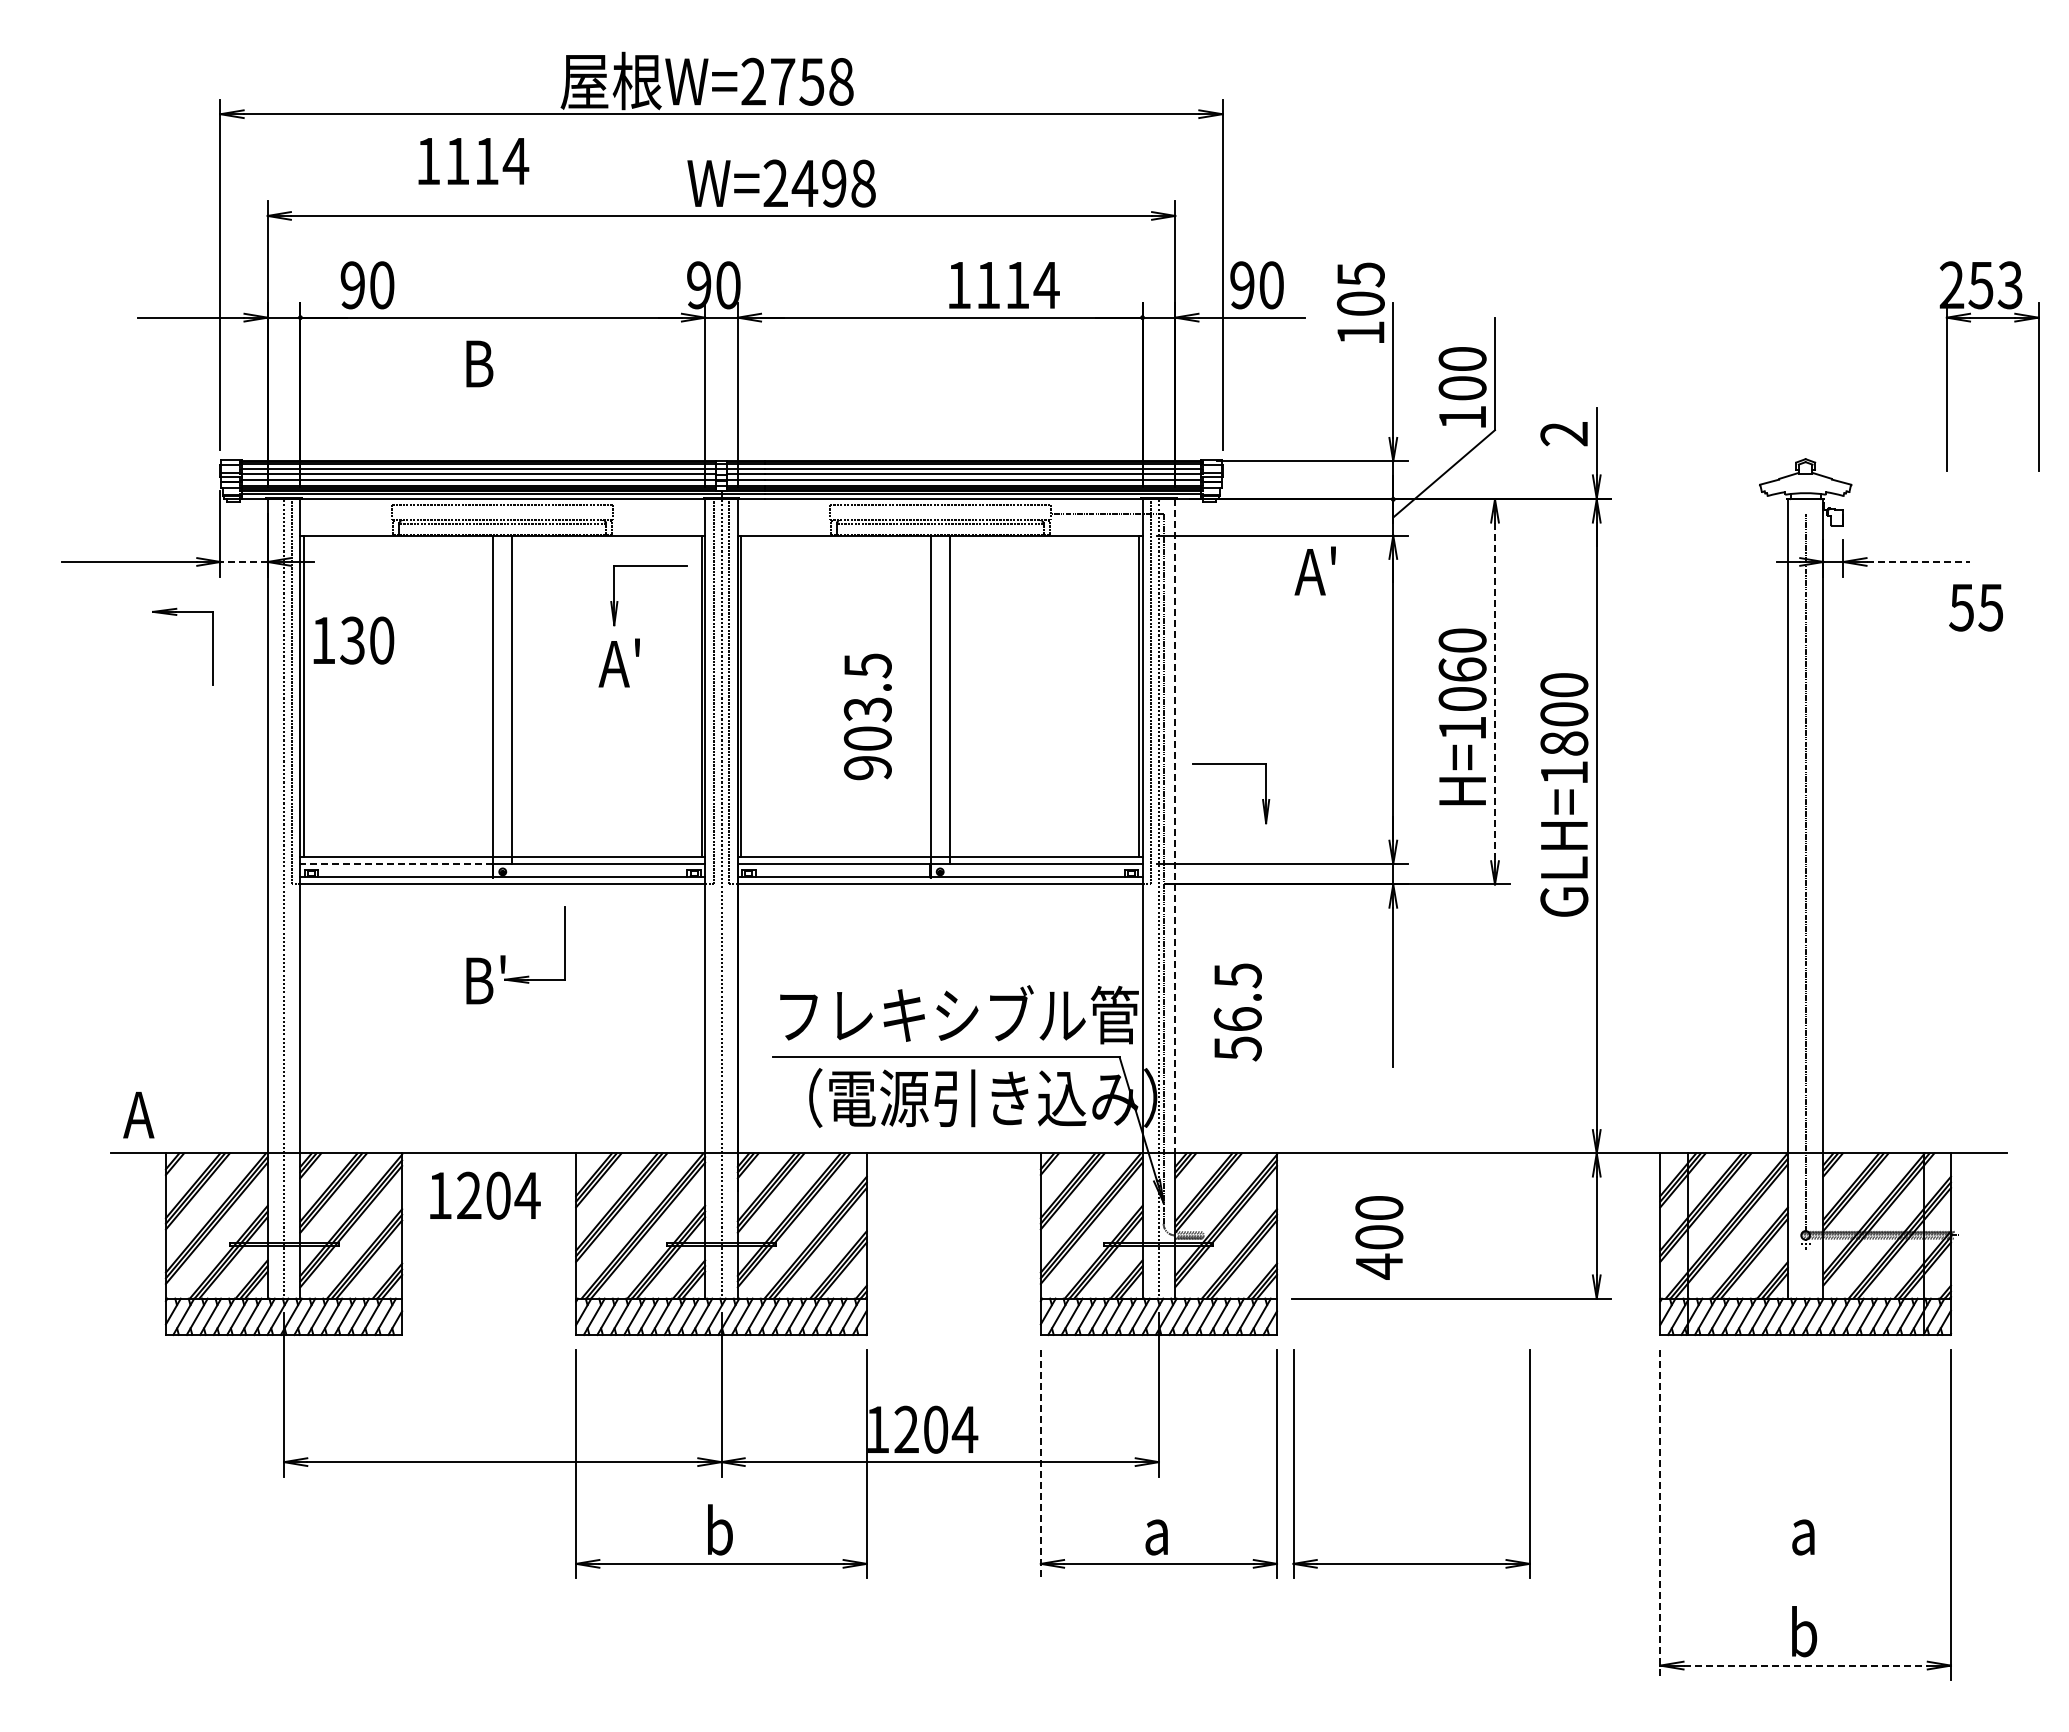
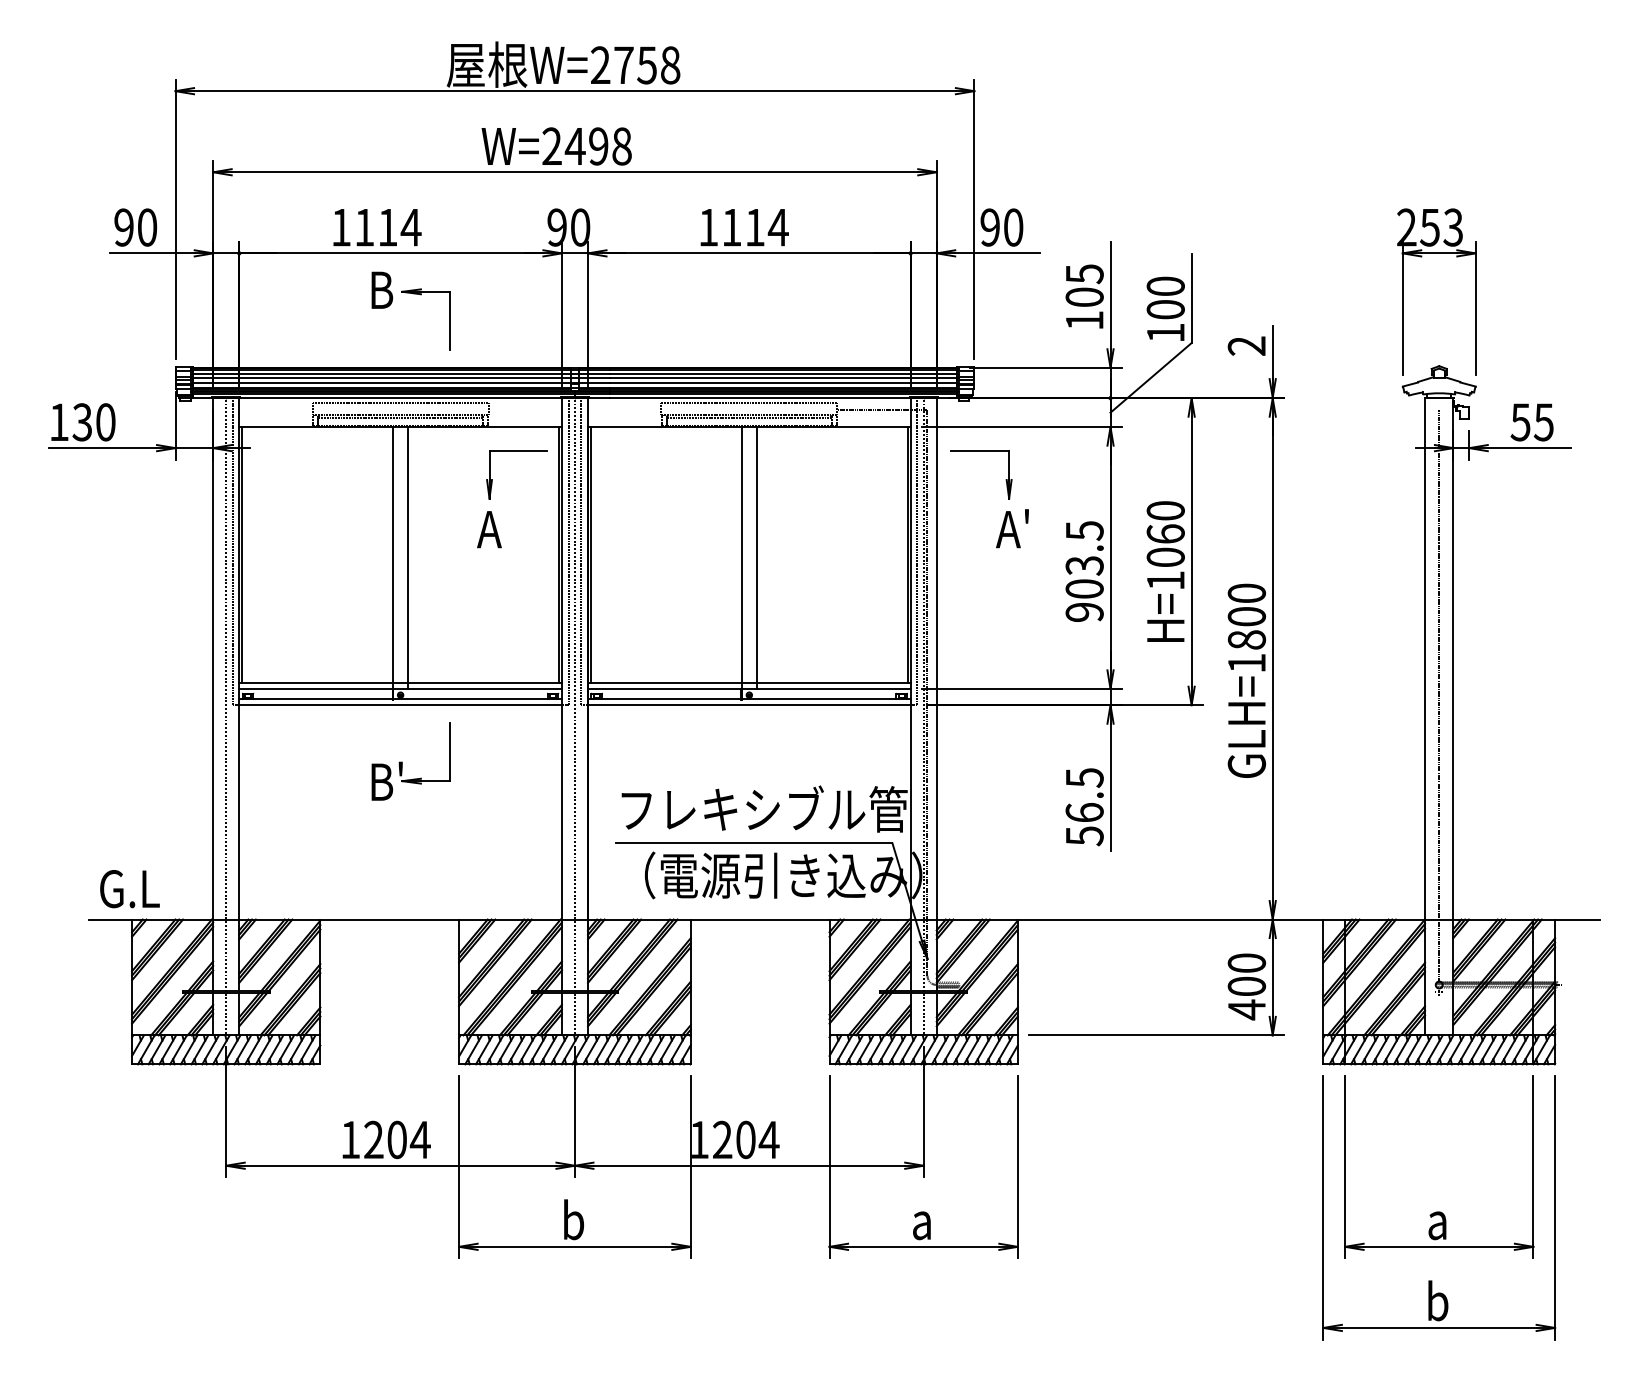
text: (473, 161) -> (377, 227), moved
text: (781, 183) -> (556, 146), moved
text: (367, 285) -> (135, 227), moved
text: (1004, 285) -> (744, 227), moved
text: (1360, 302) -> (1084, 296), moved
part: (1947, 366) -> (1403, 292), moved
line: (244, 561) -> (194, 447), dashed -> solid
line: (1918, 561) -> (1529, 447), dashed -> solid
text: (1314, 570) -> (1011, 528), moved
text: (1975, 607) -> (1531, 422), moved
text: (353, 640) -> (83, 422), moved
part: (212, 646) -> (449, 319), moved
text: (637, 647) -> (508, 516), A' -> A
line: (1495, 692) -> (1192, 552), dashed -> solid
text: (867, 716) -> (1084, 571), moved
part: (1231, 764) -> (981, 451), moved
text: (1564, 794) -> (1247, 680), moved
line: (1175, 826) -> (936, 659), dashed -> solid
line: (396, 863) -> (315, 688), dashed -> solid
text: (1237, 1012) -> (1084, 807), moved
text: (161, 1115) -> (128, 889), A -> G.L
text: (485, 1195) -> (386, 1139), moved
text: (1379, 1237) -> (1247, 986), moved
line: (1040, 1464) -> (829, 1167), dashed -> solid
line: (1660, 1515) -> (1323, 1208), dashed -> solid
part: (1411, 1563) -> (1439, 1246), moved
line: (1806, 1665) -> (1439, 1327), dashed -> solid

